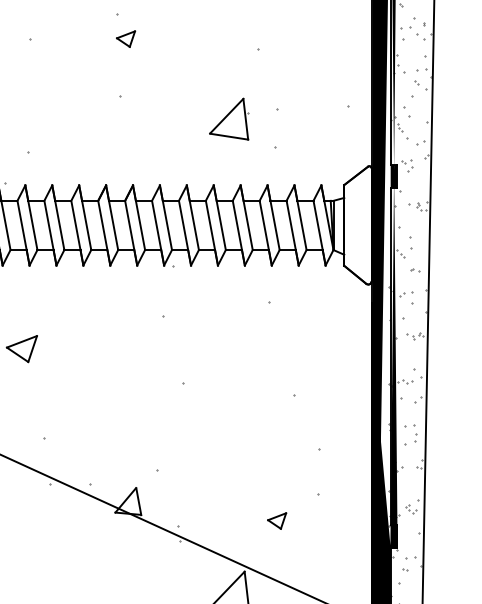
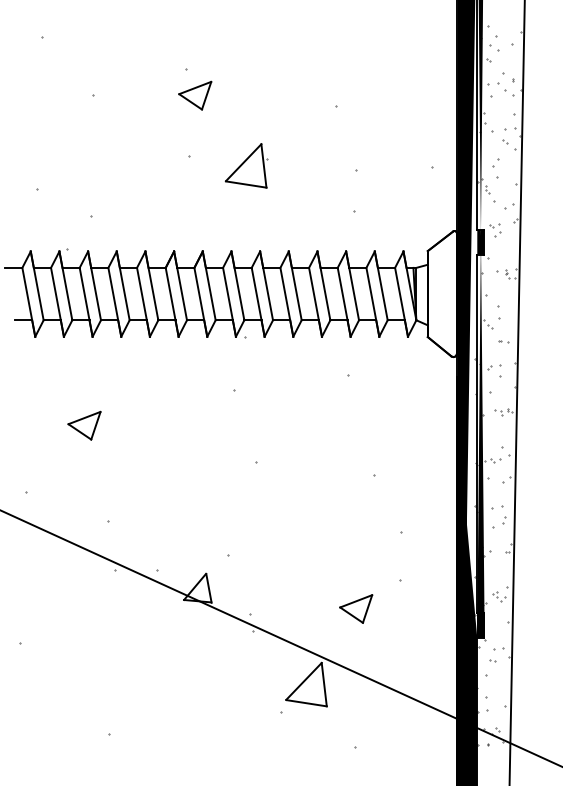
part: (126, 39) -> (195, 95), size x1.67
part: (407, 101) -> (495, 162), size x0.62
part: (229, 118) -> (246, 165), moved
part: (277, 520) -> (356, 608), size x1.67

